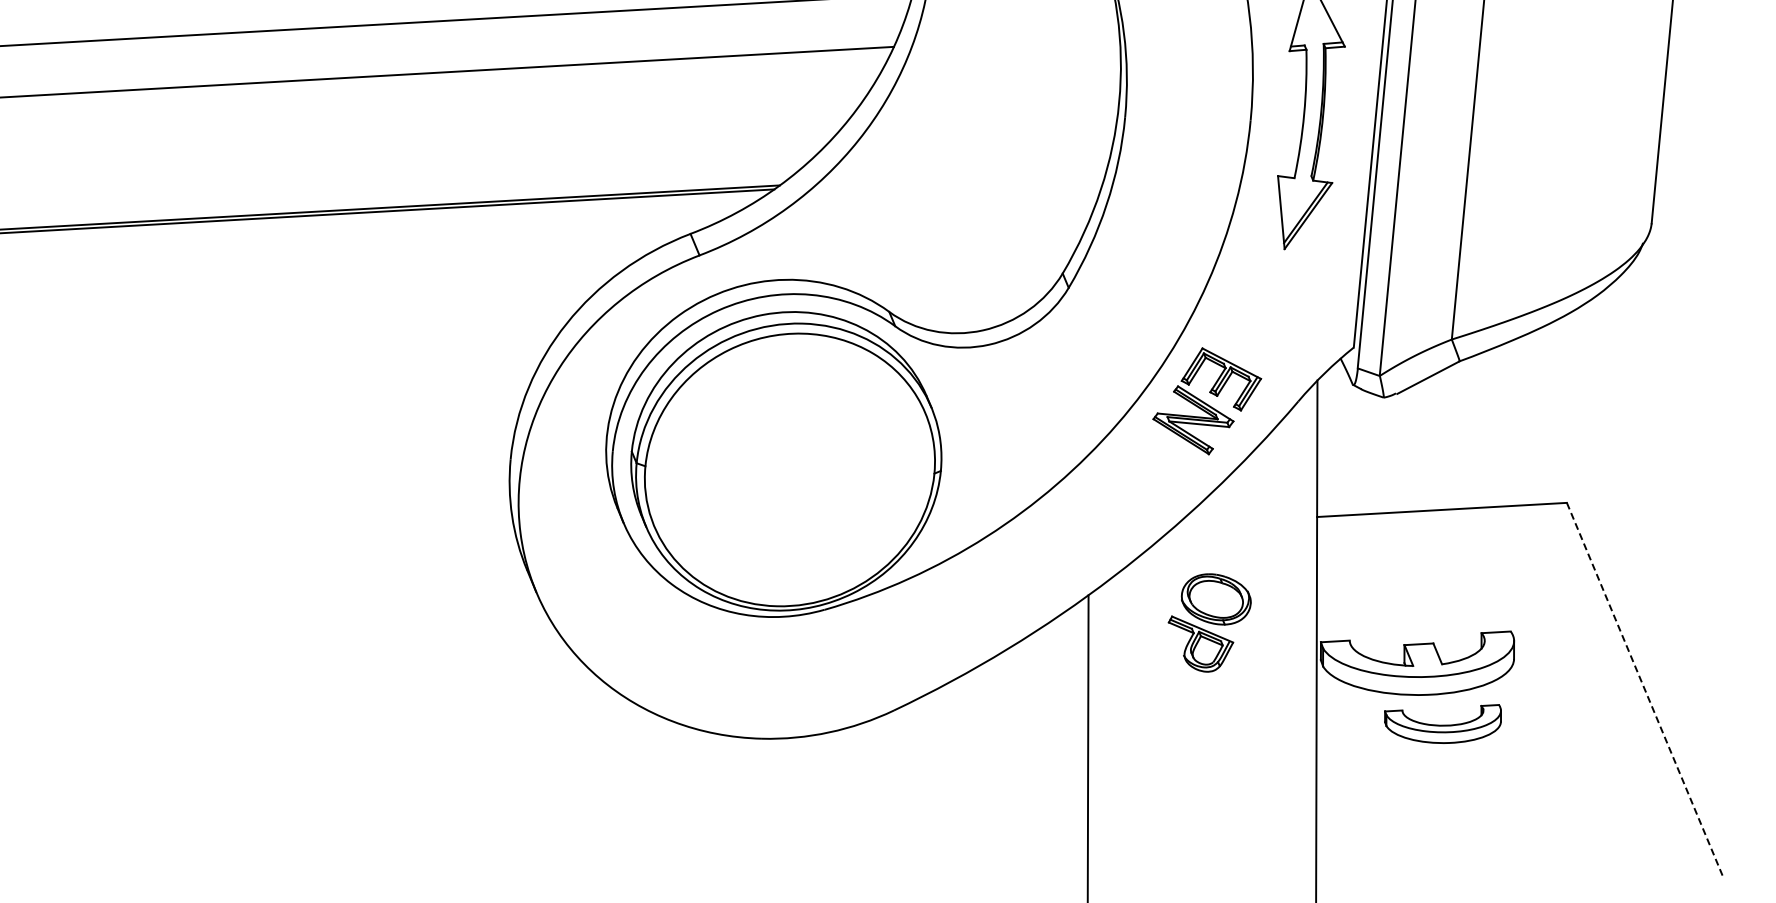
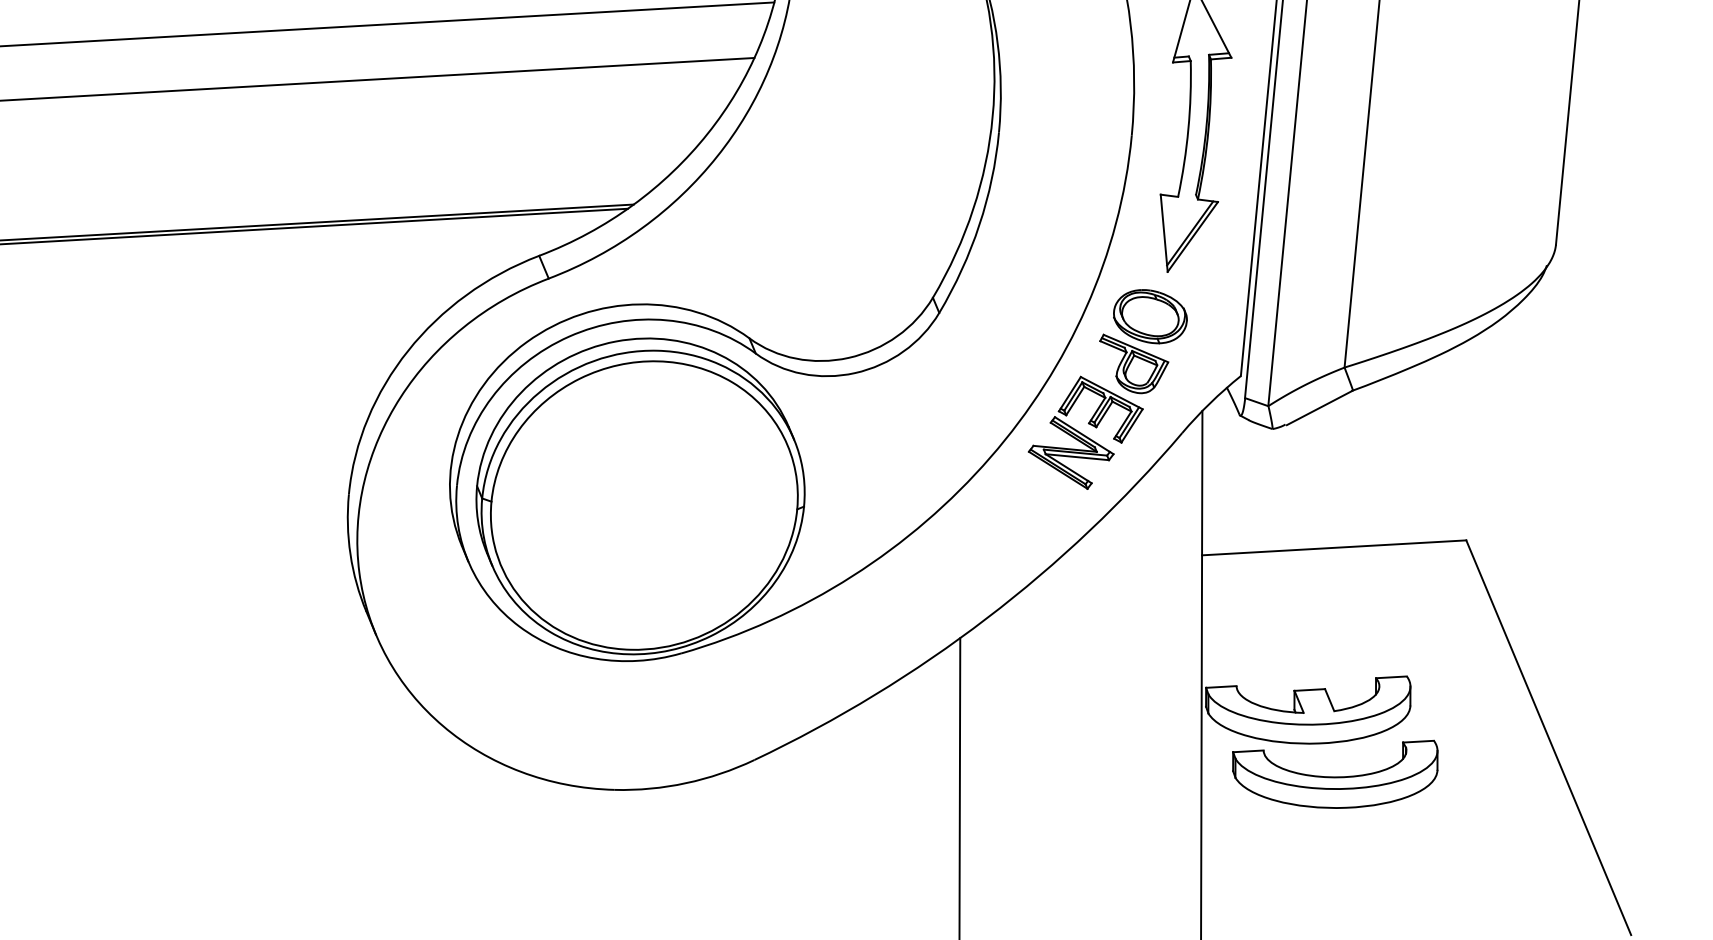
part: (1209, 622) -> (1143, 341), moved
line: (1645, 689) -> (1549, 737), dashed -> solid
part: (1442, 723) -> (1334, 773), size x1.67

